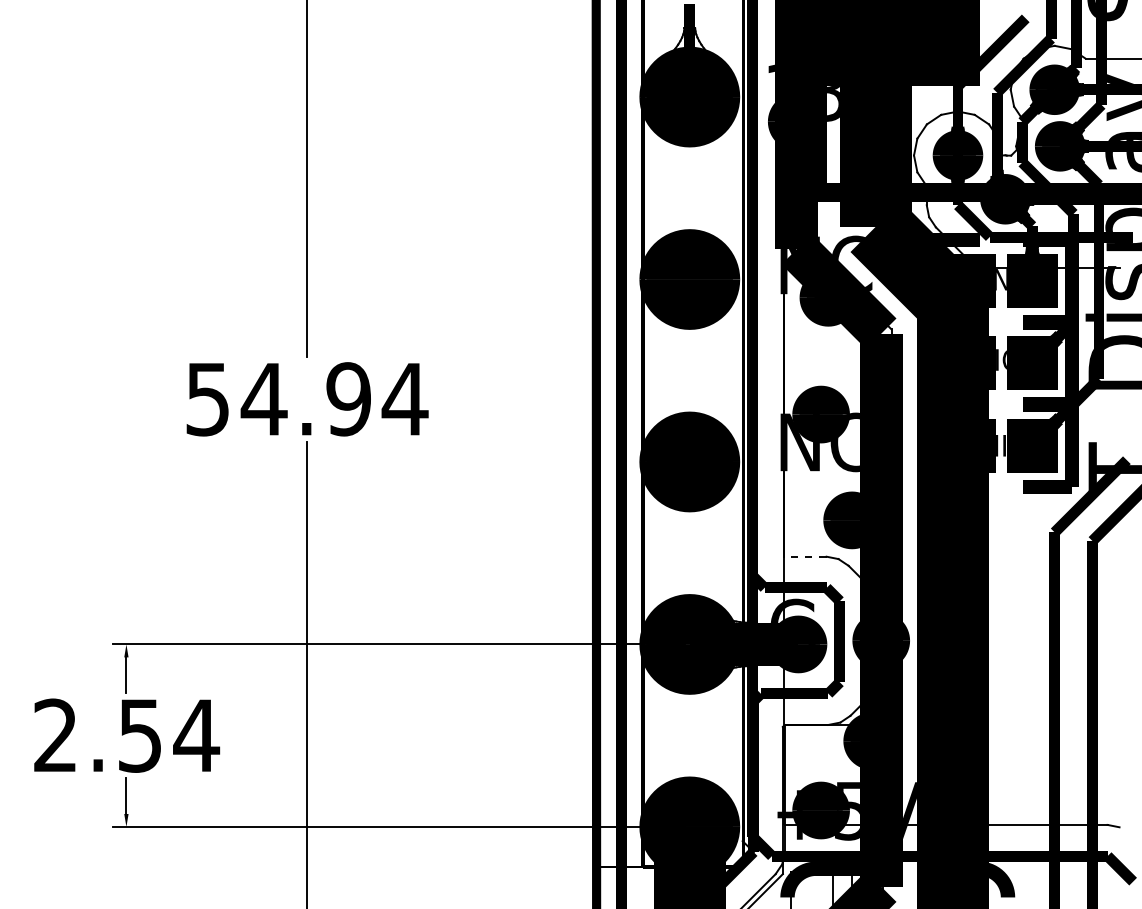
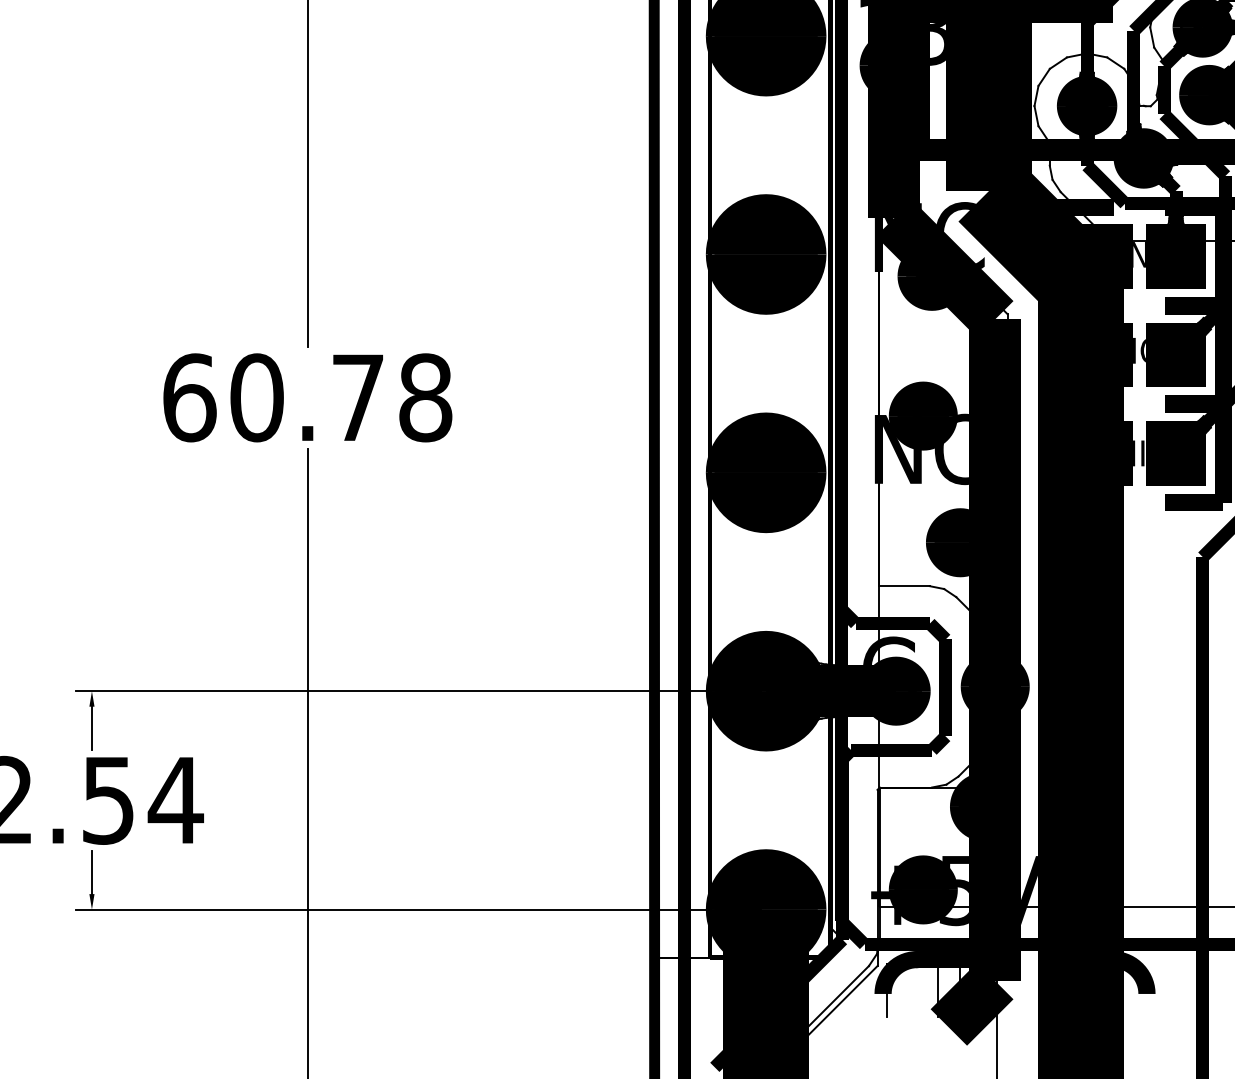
text: (307, 399) -> (308, 398), 54.94 -> 60.78
line: (804, 556) -> (903, 585), dashed -> solid

